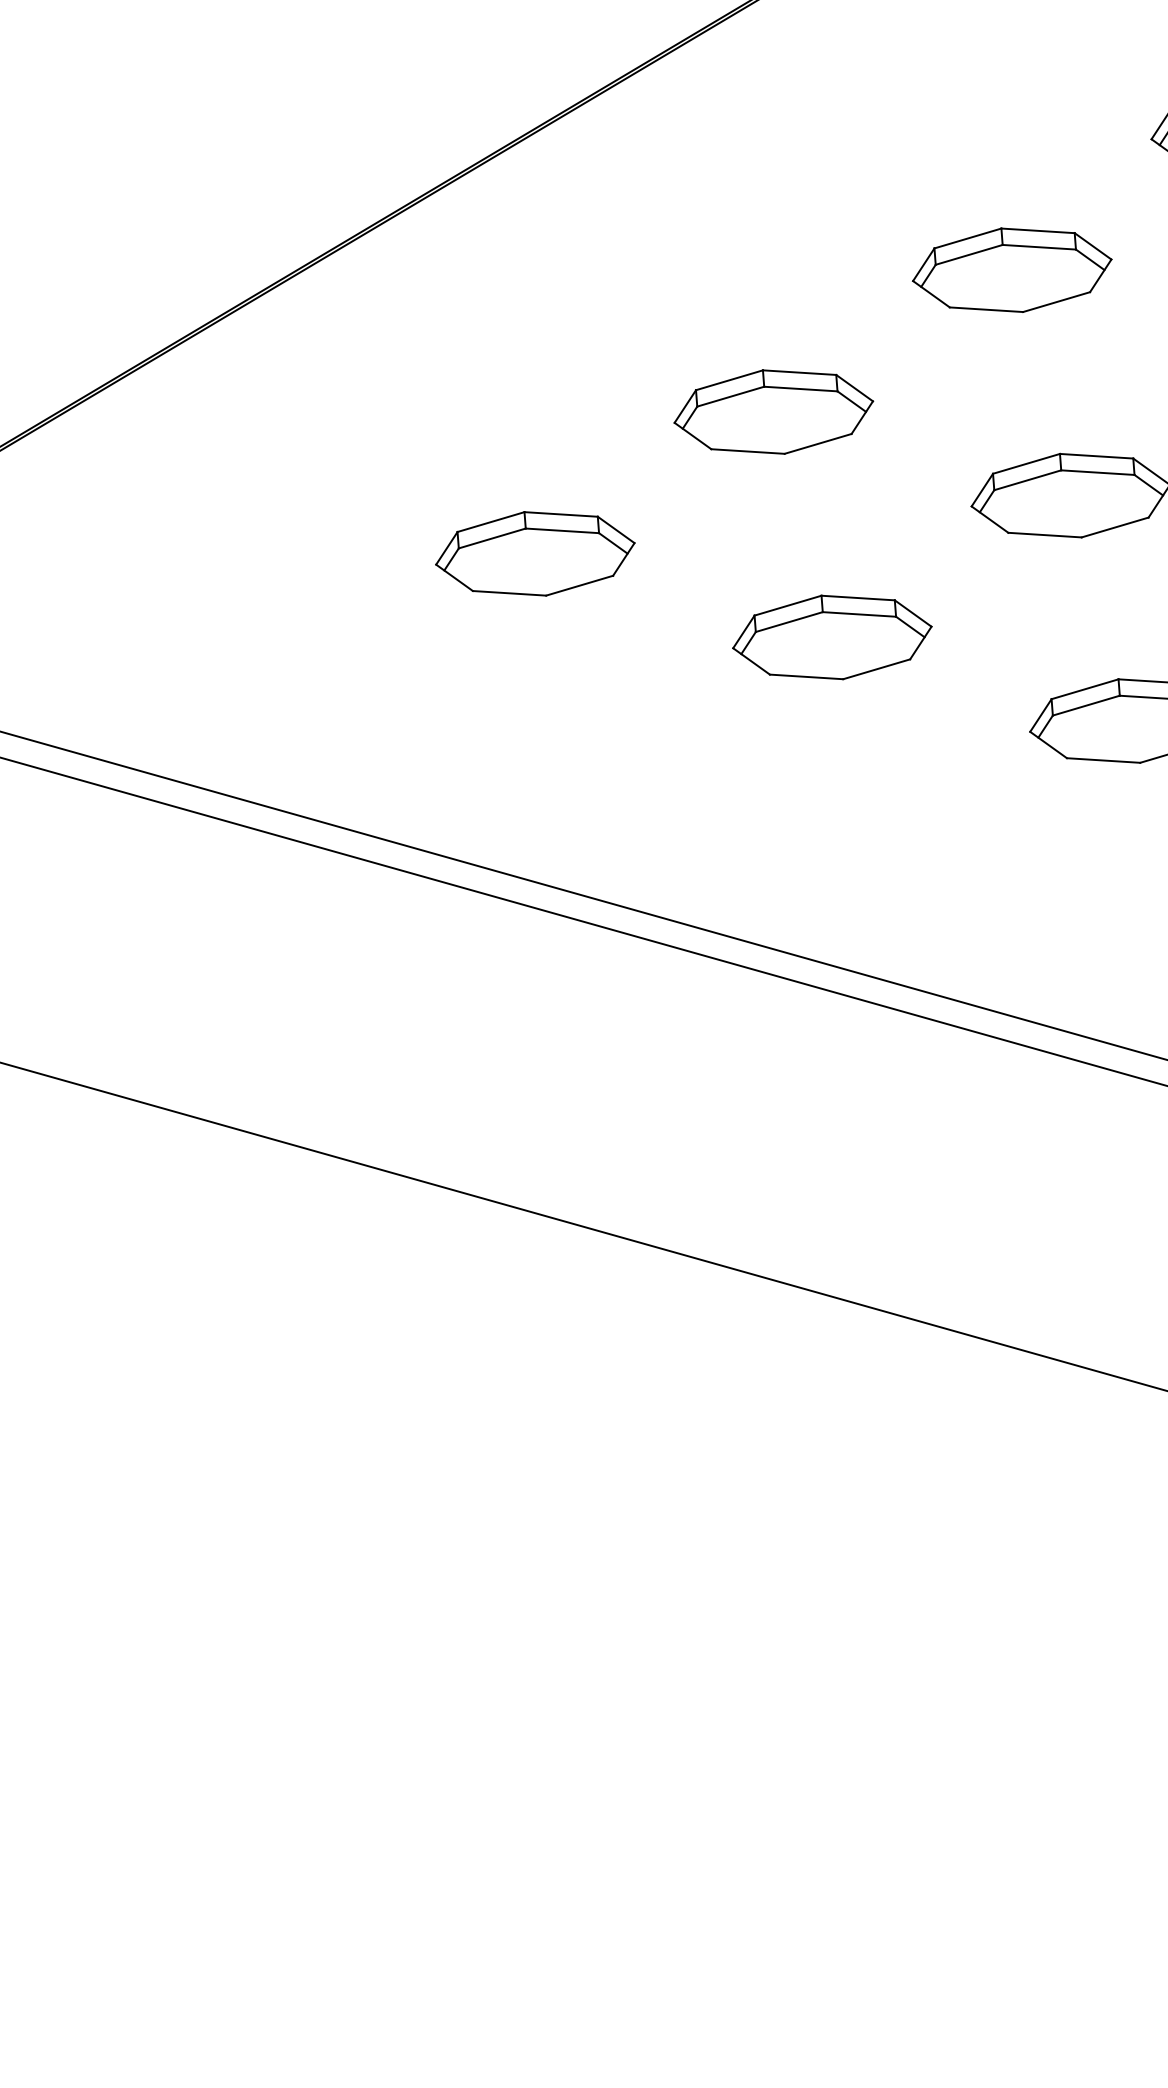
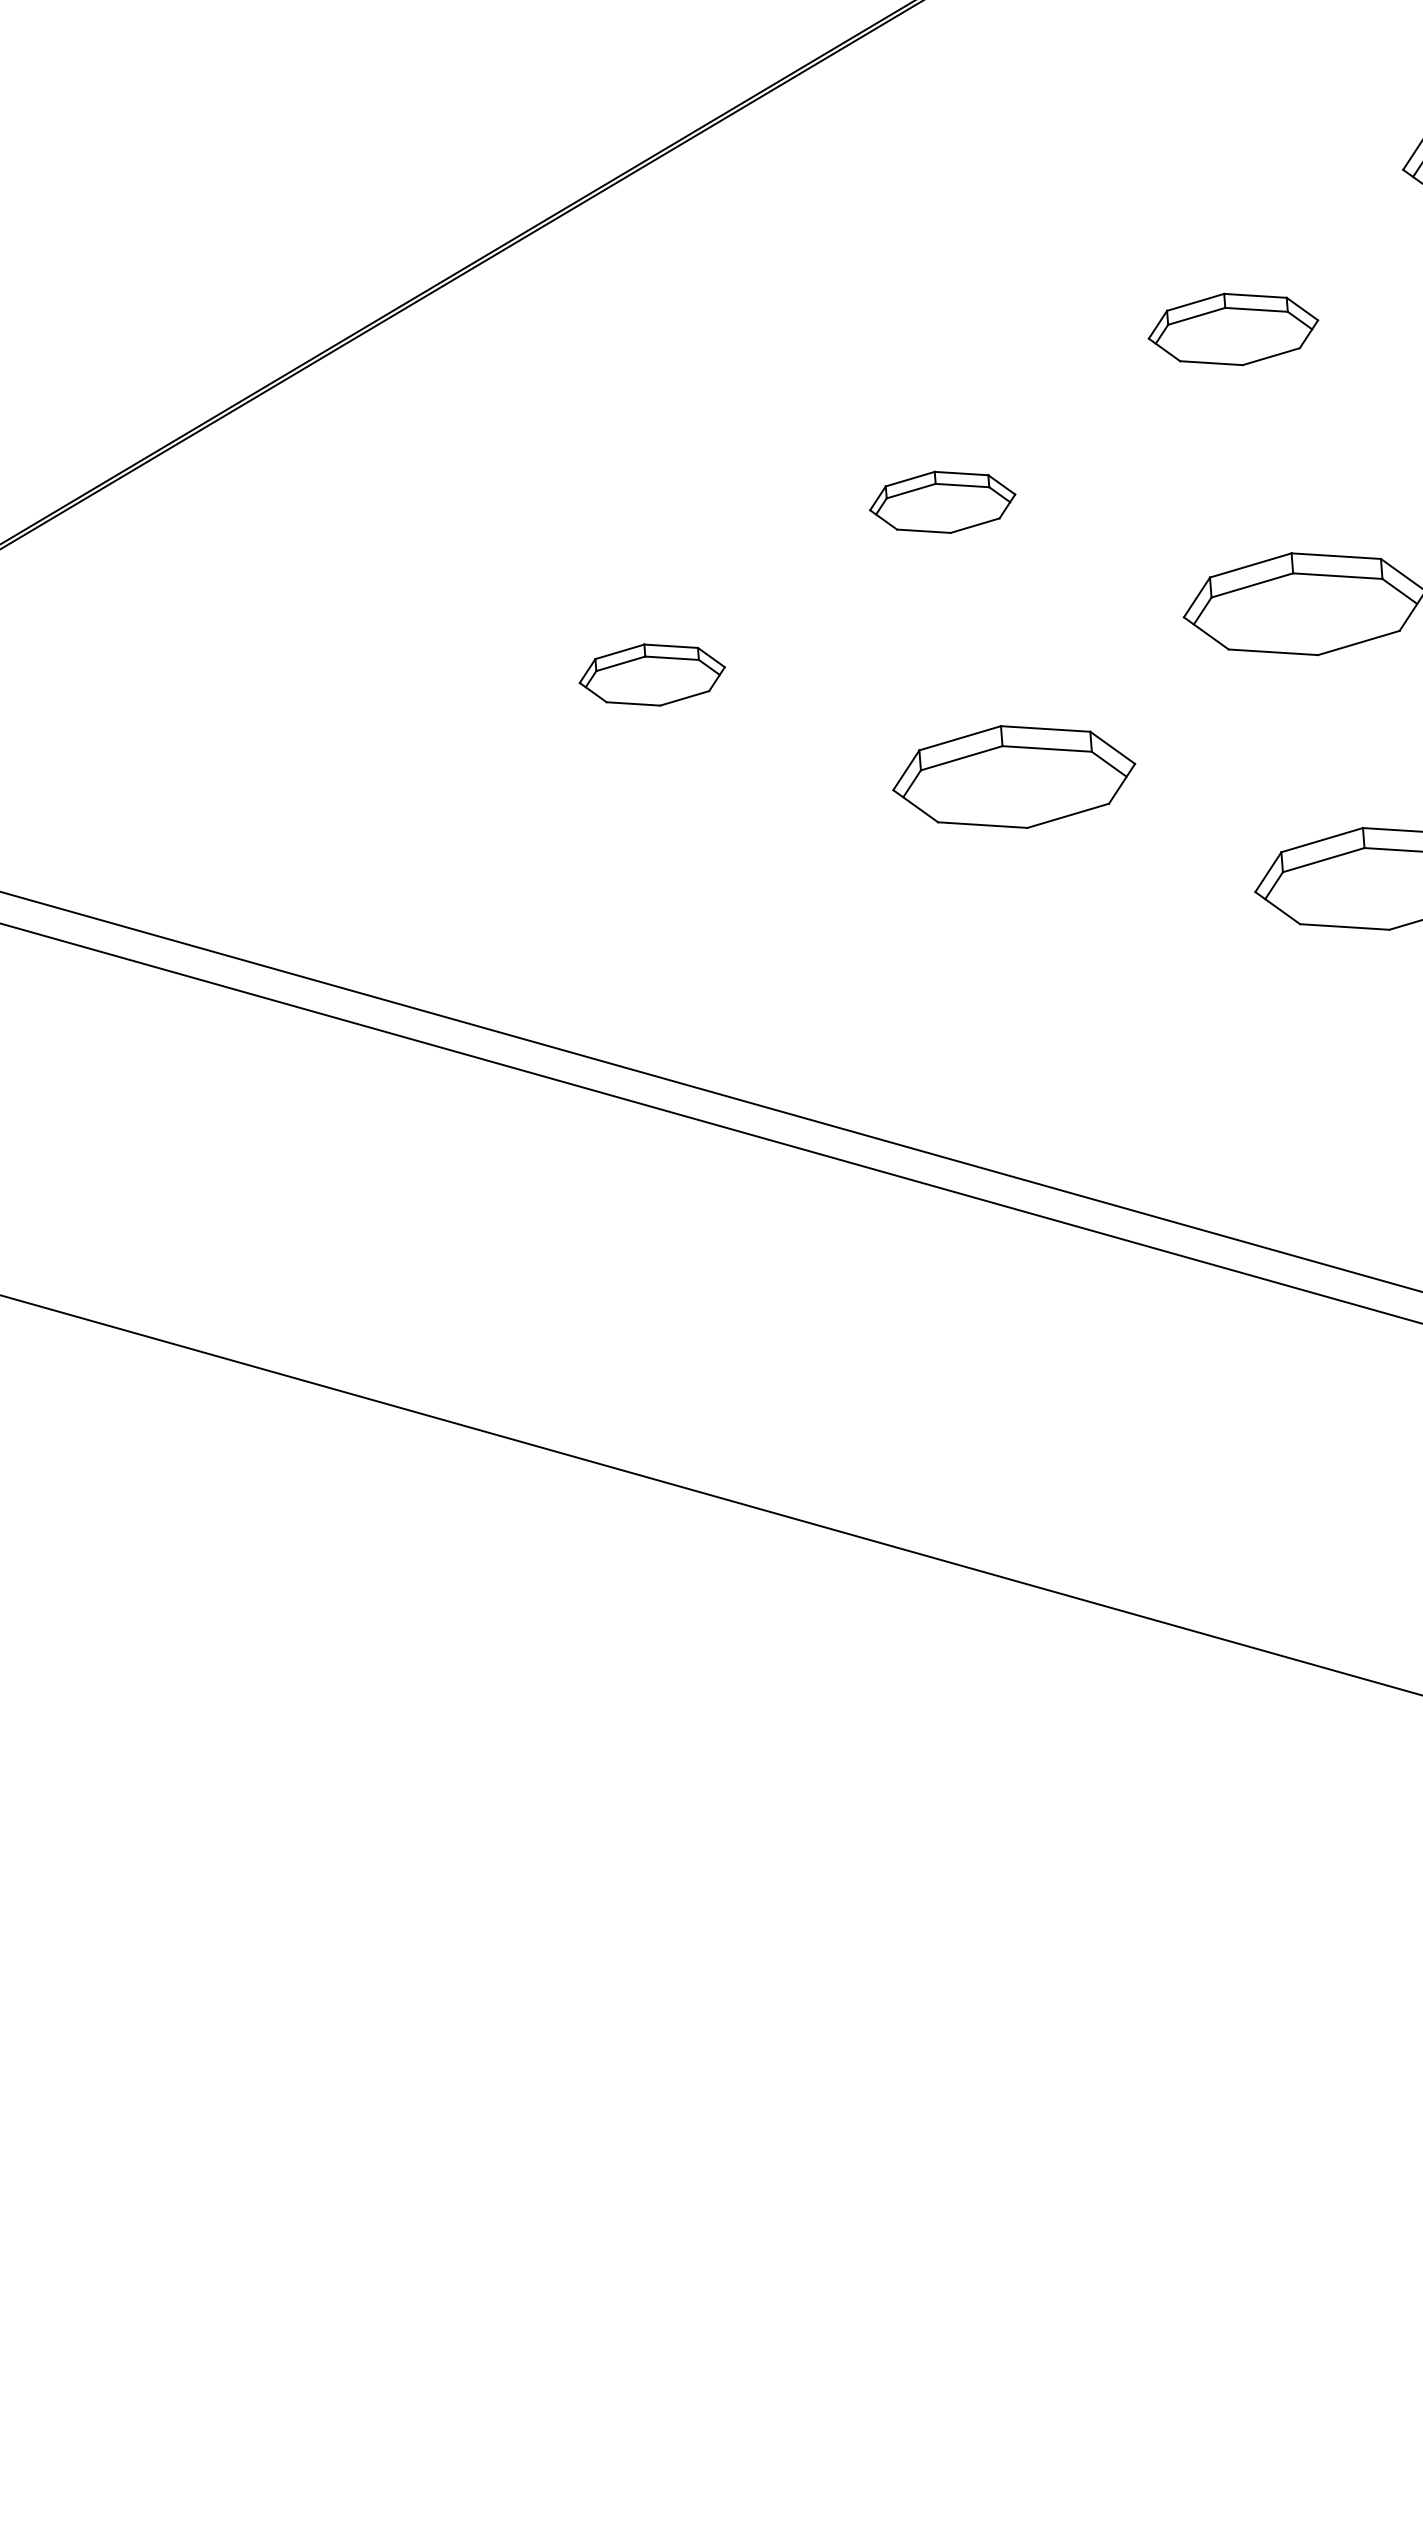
part: (1012, 270) -> (1233, 329), size x0.7
part: (773, 412) -> (942, 502), size x0.6
part: (535, 553) -> (652, 674), size x0.6

